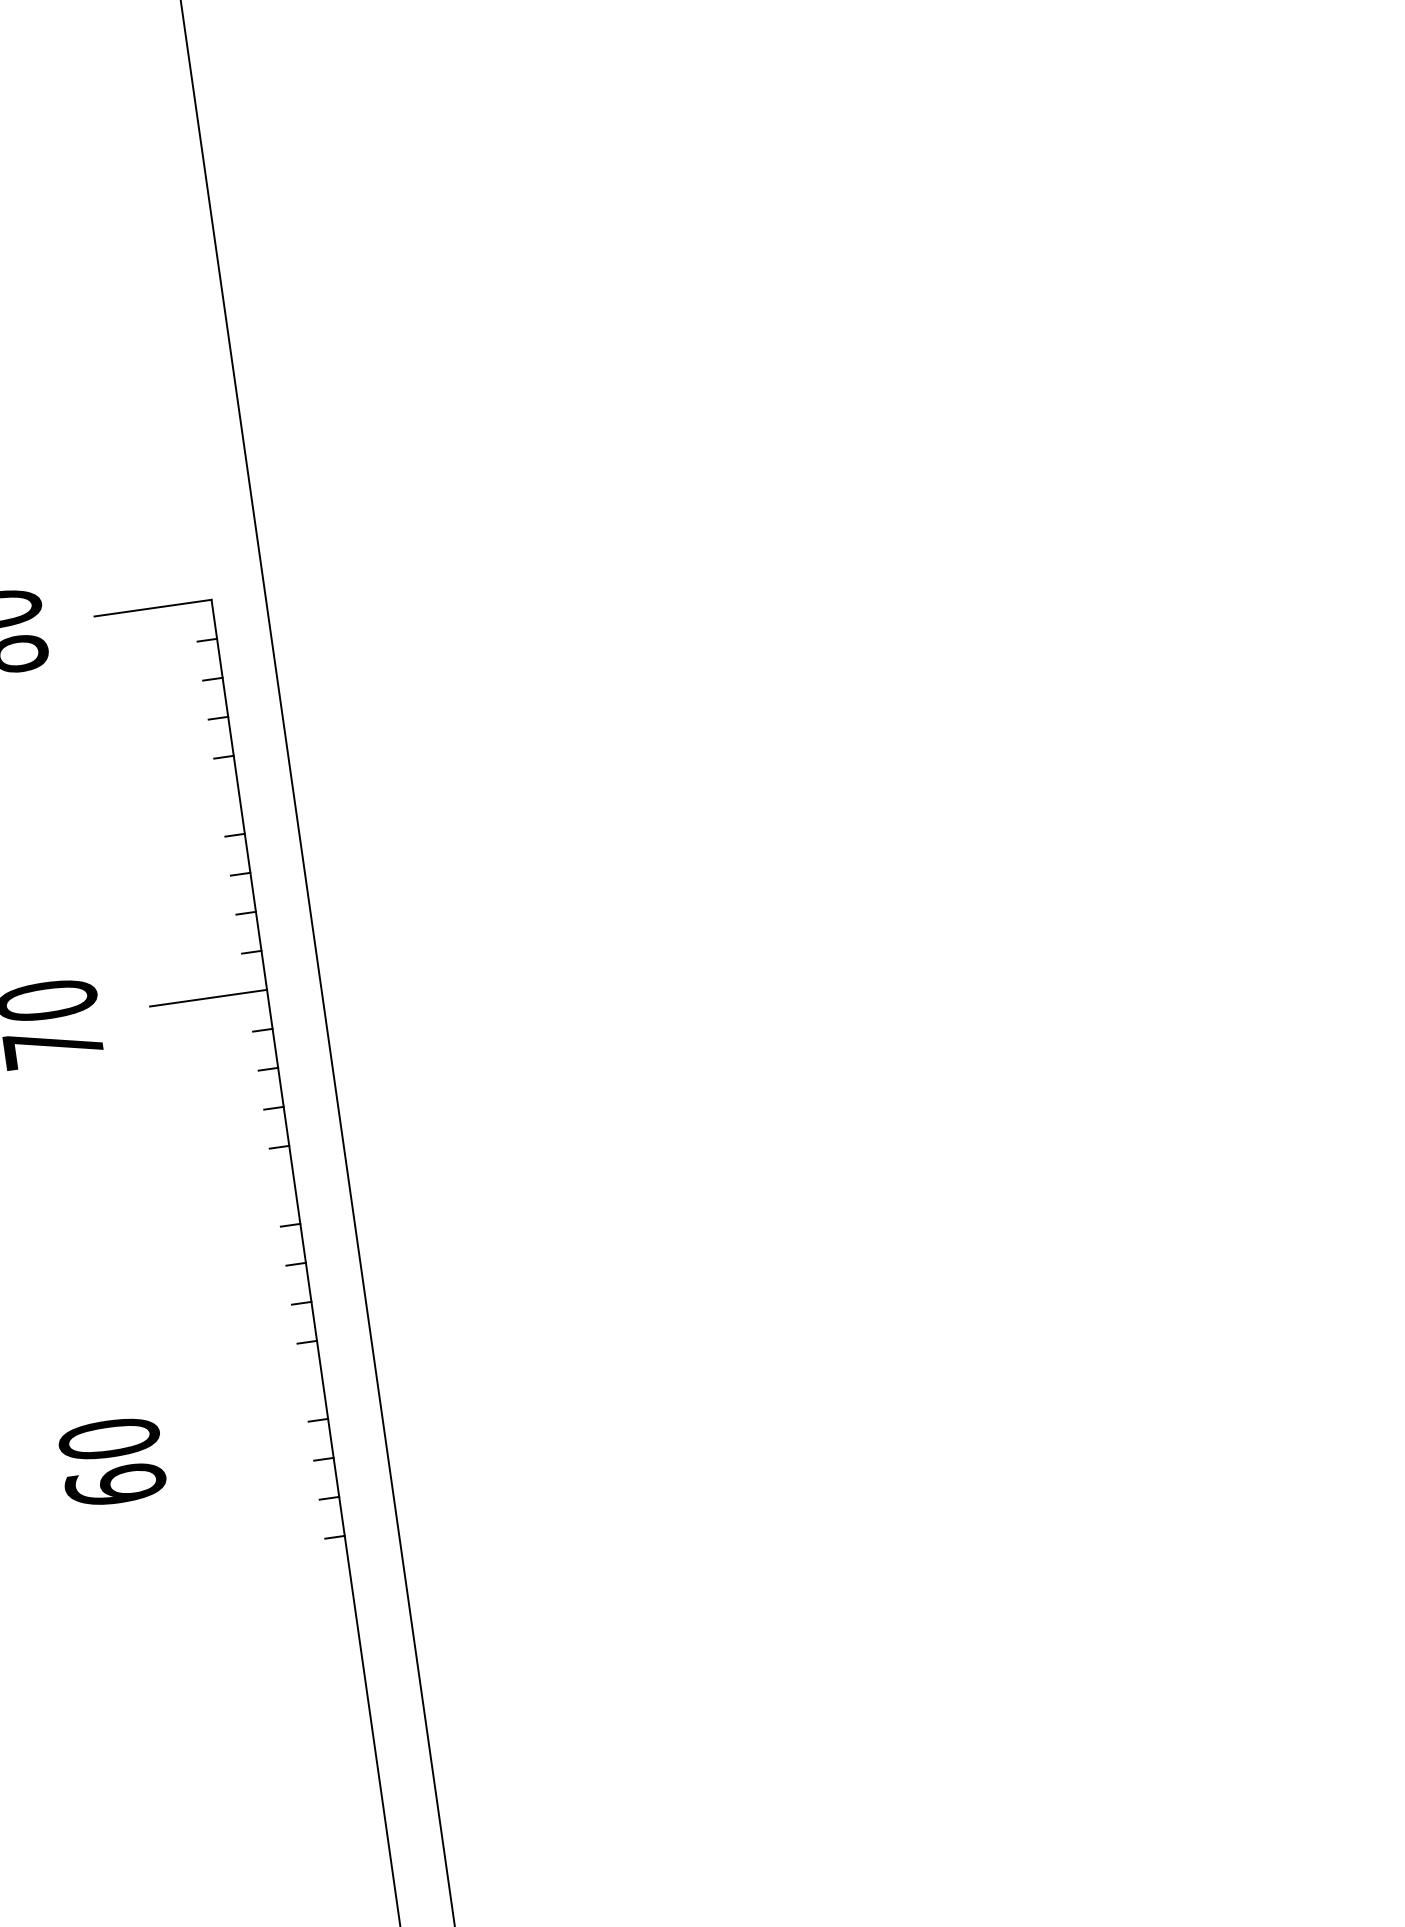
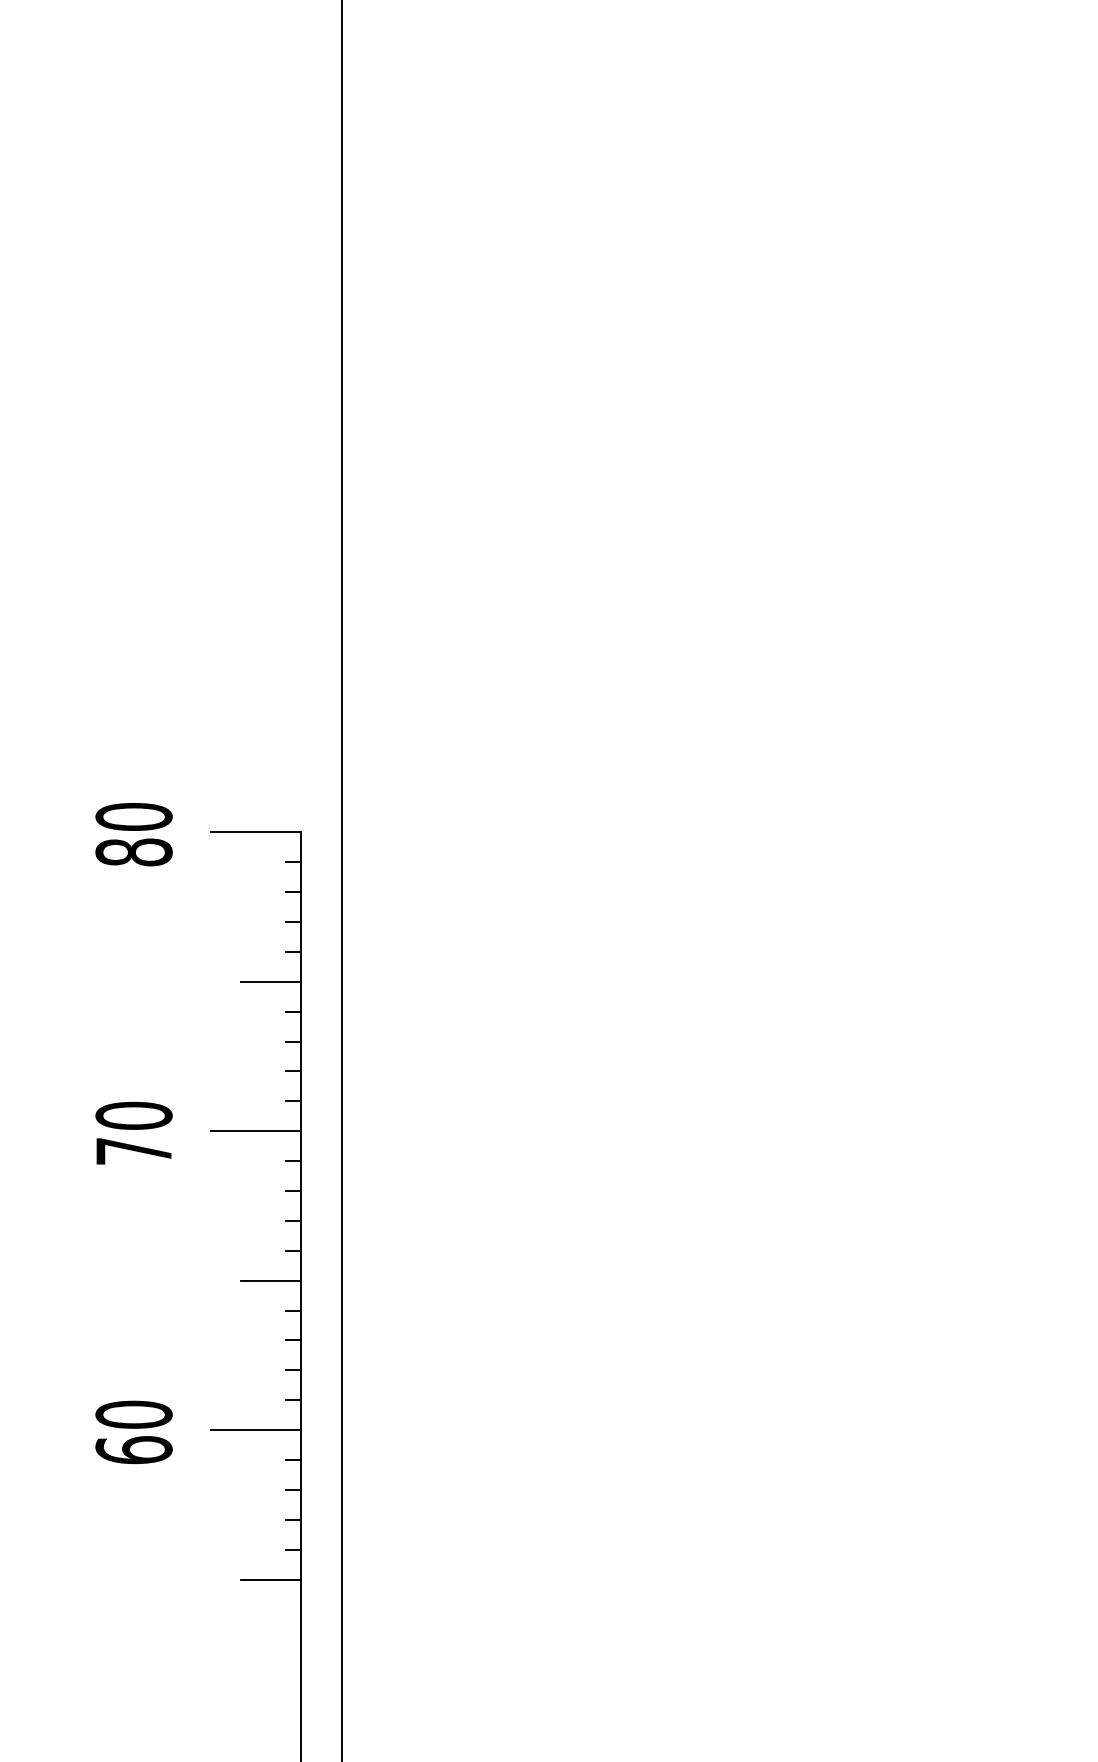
line: (200, 800) -> (270, 981), added
line: (255, 1190) -> (270, 1280), added
line: (263, 1388) -> (255, 1430), added
text: (111, 1462) -> (133, 1432), moved
line: (311, 1580) -> (270, 1579), added

